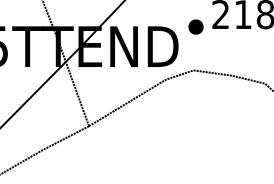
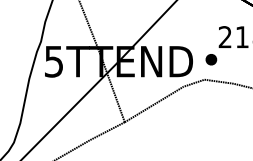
part: (196, 26) -> (211, 59), moved

